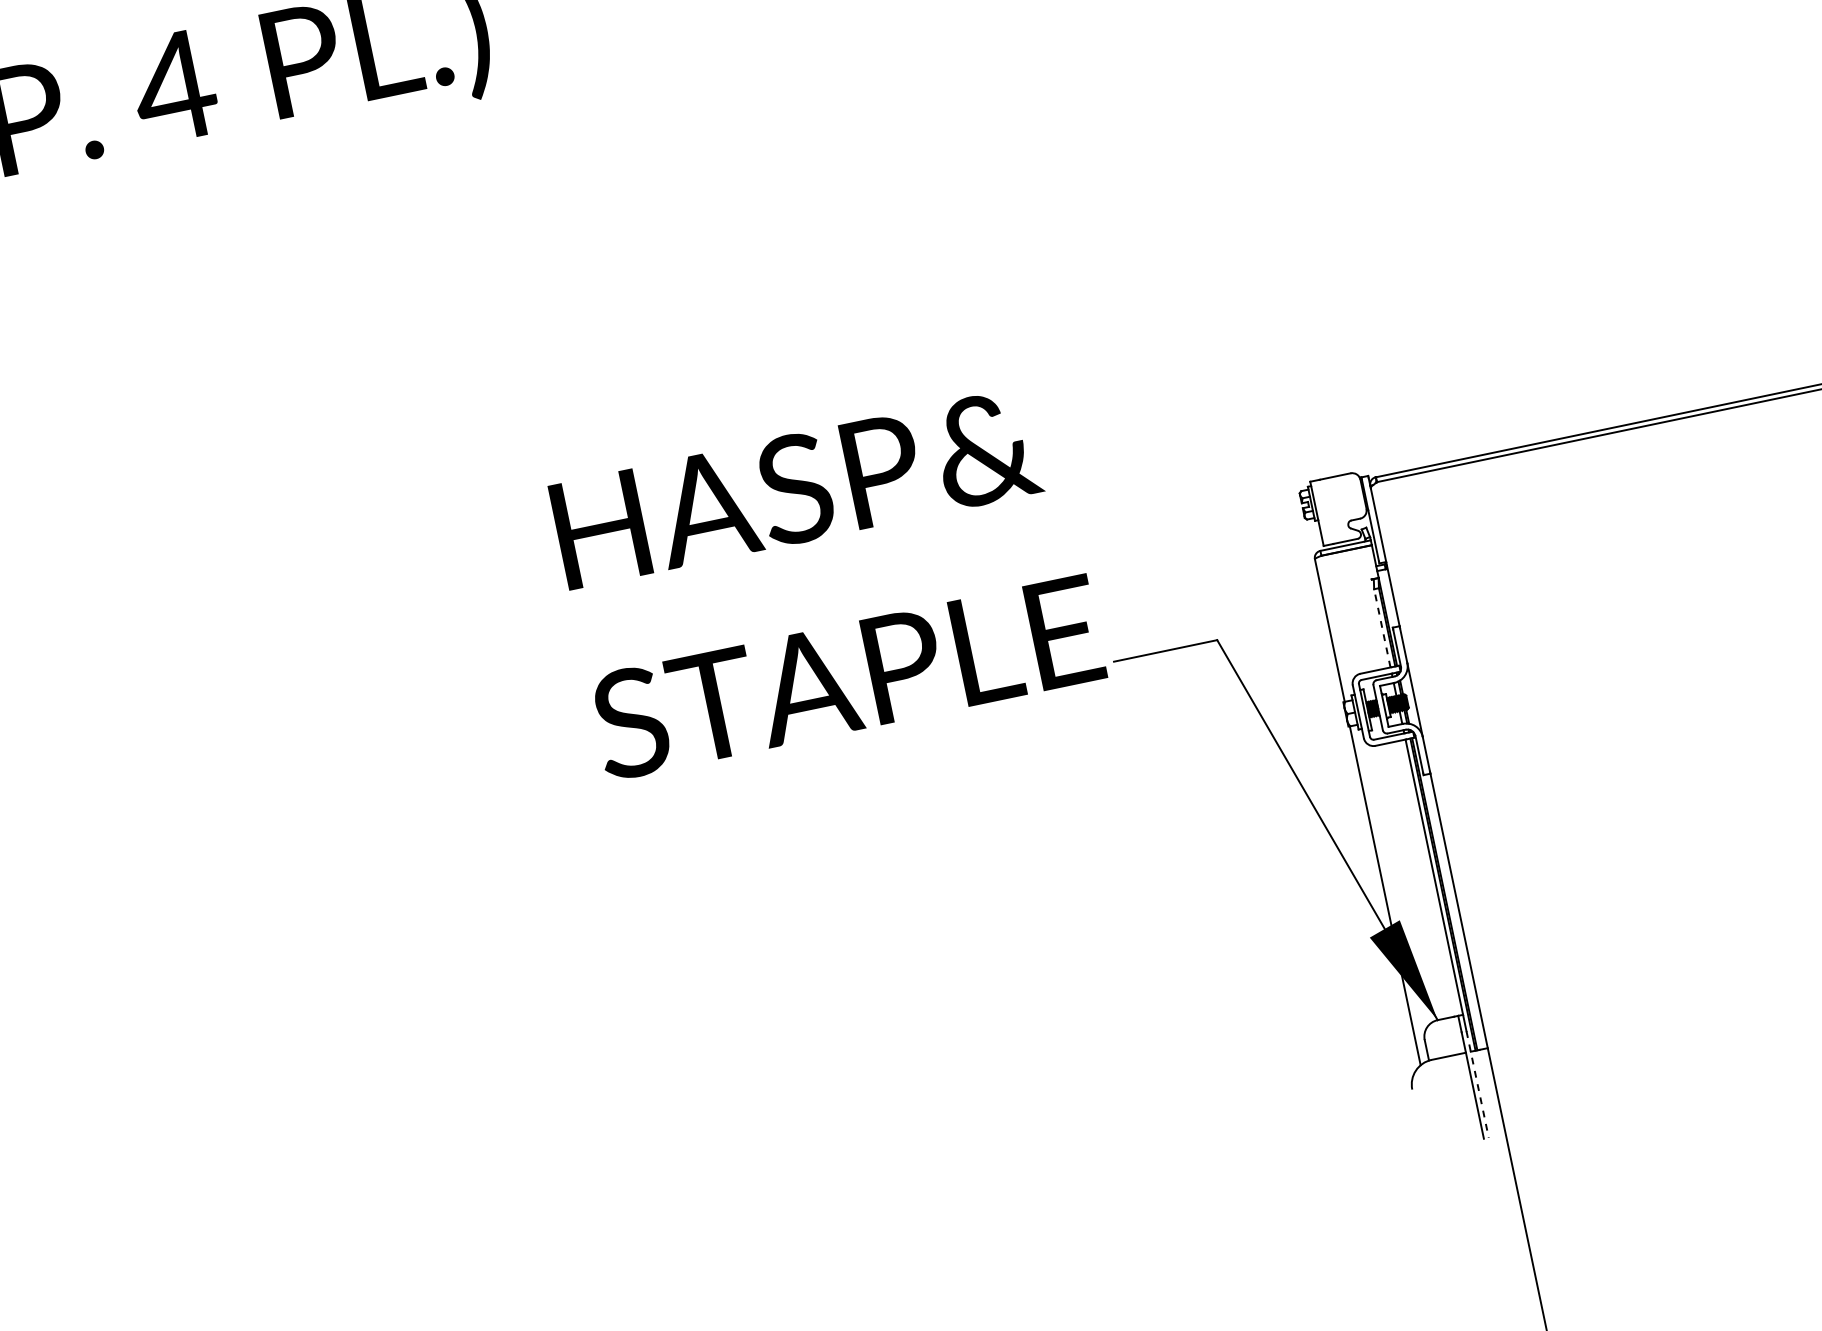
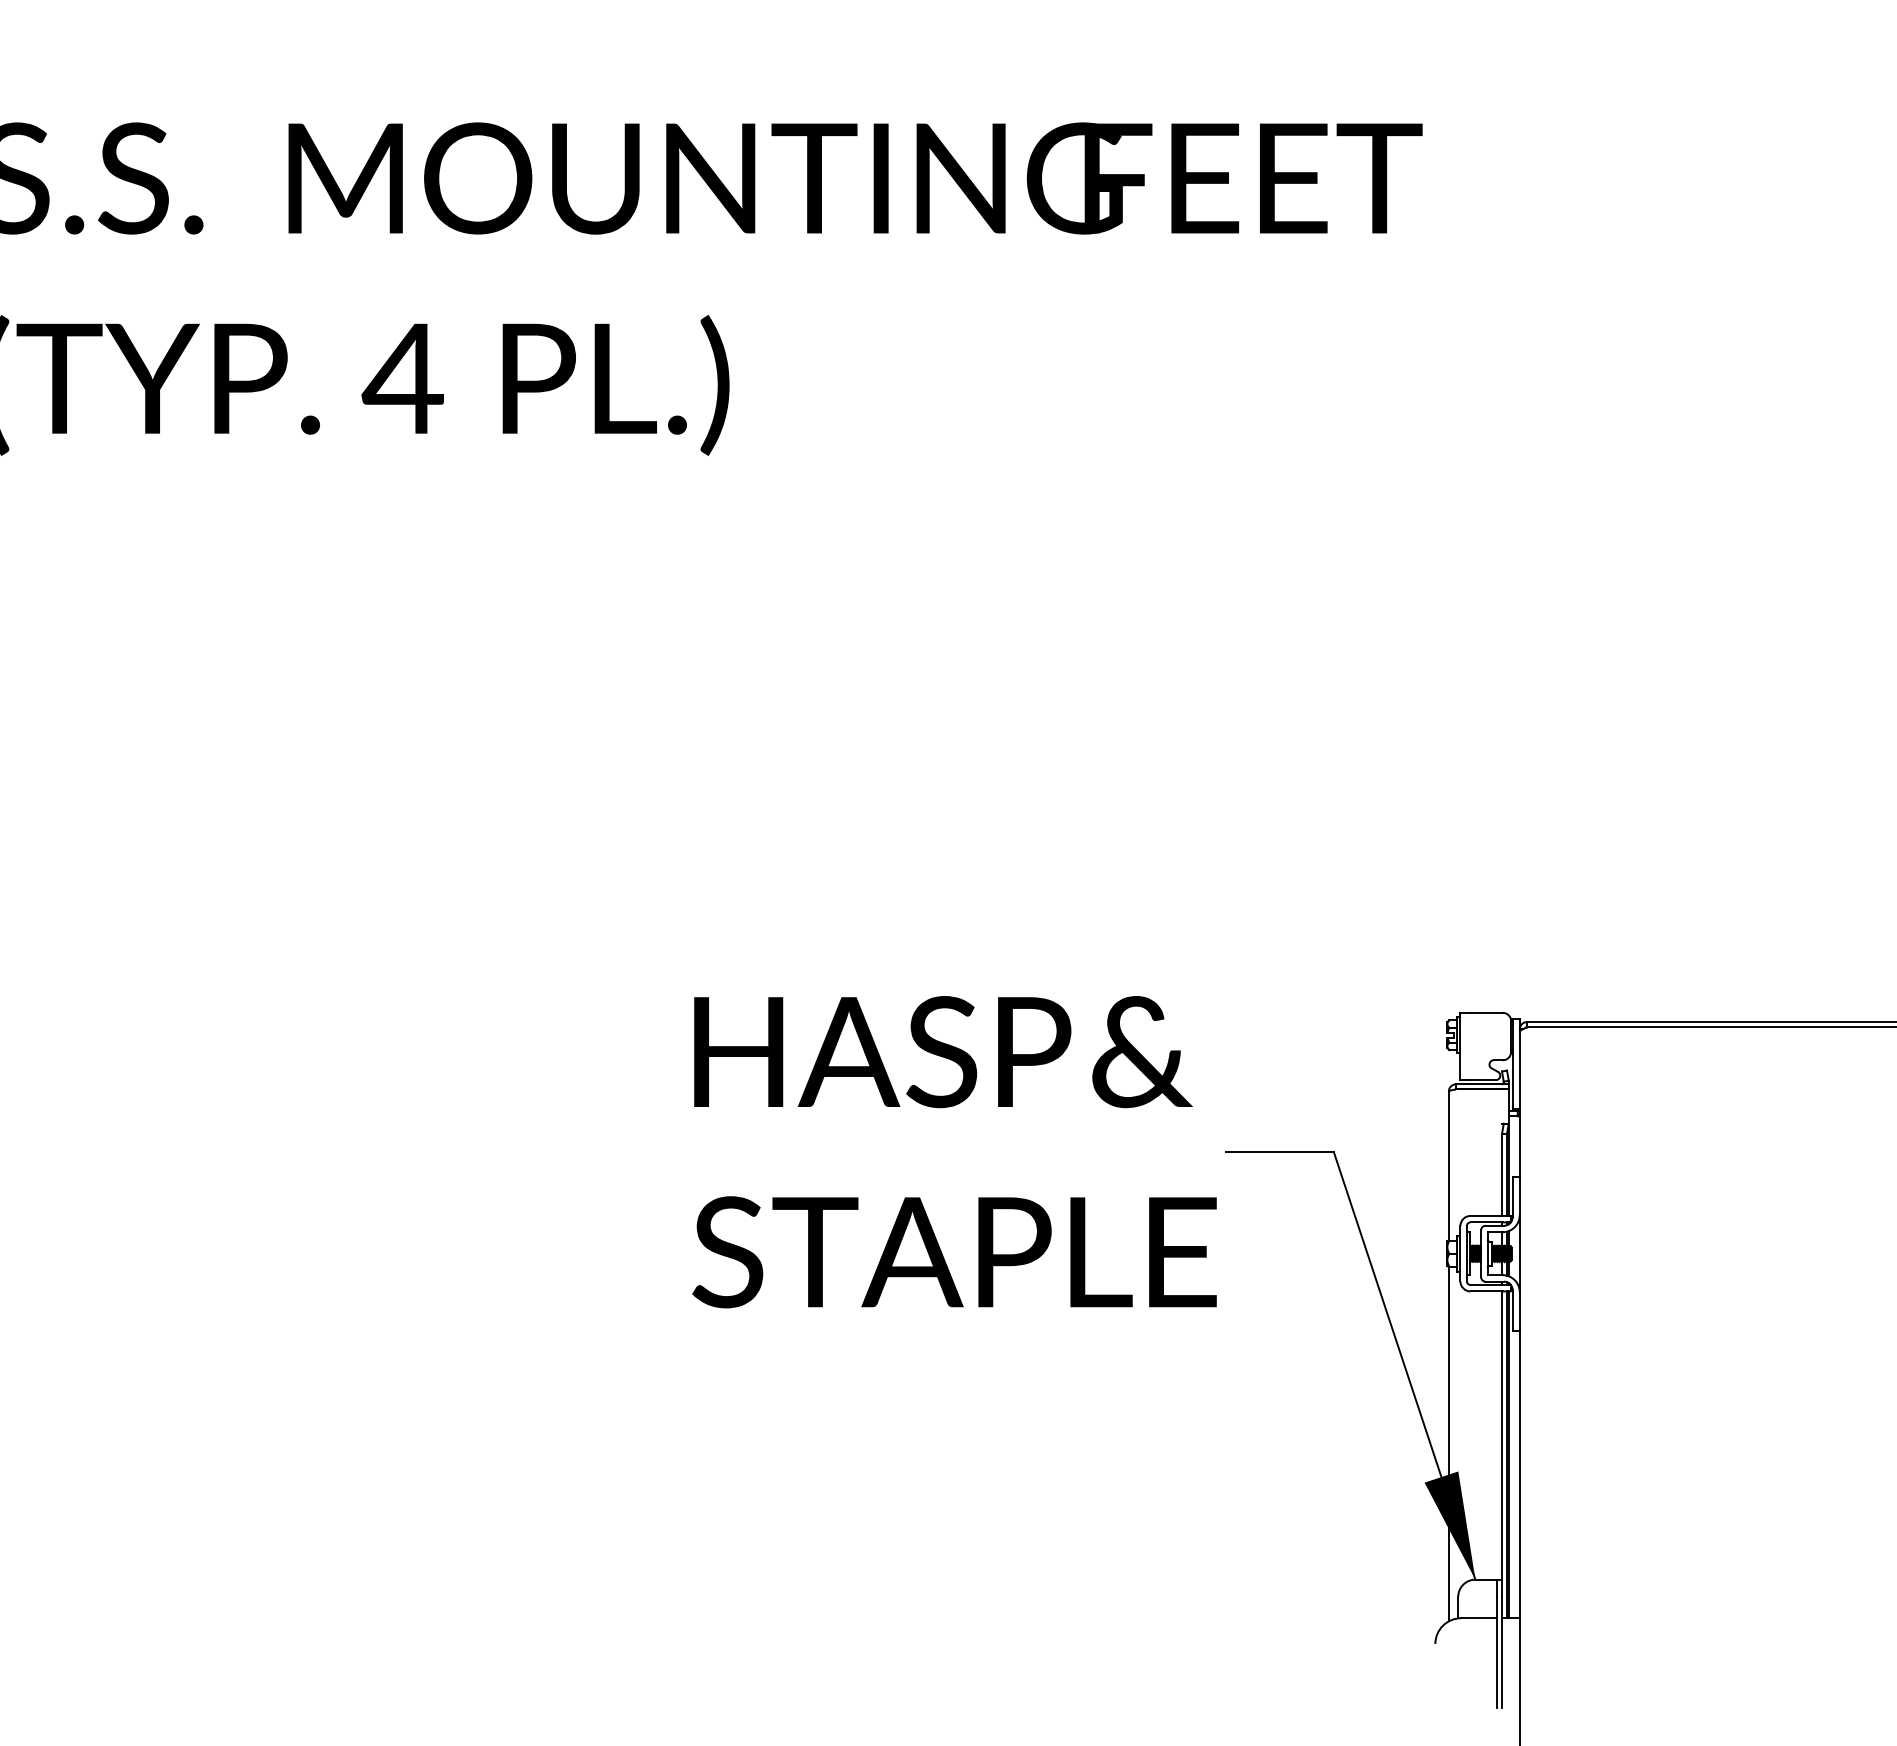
text: (827, 582) -> (954, 1152), moved
line: (1382, 627) -> (1502, 1174), dashed -> solid
line: (1478, 1084) -> (1502, 1652), dashed -> solid

